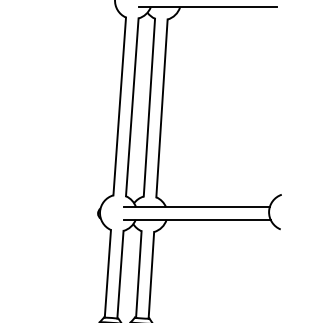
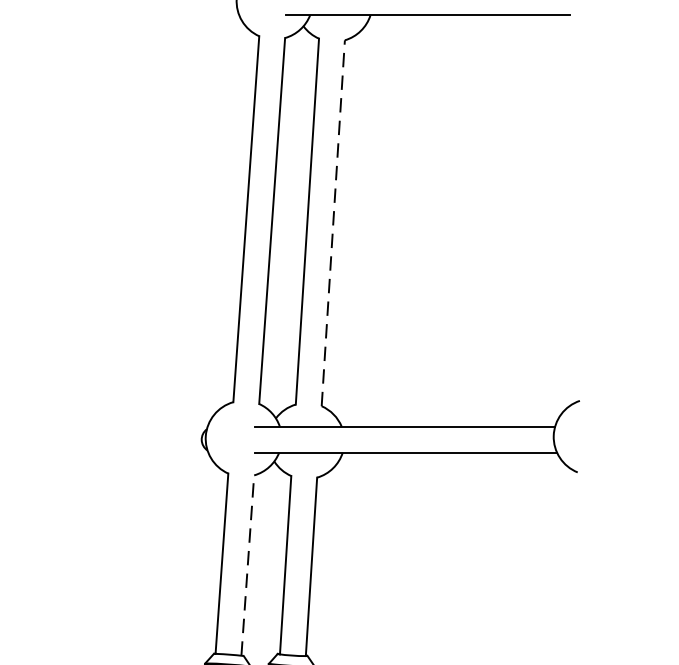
line: (162, 107) -> (334, 221), solid -> dashed
line: (120, 274) -> (247, 565), solid -> dashed

